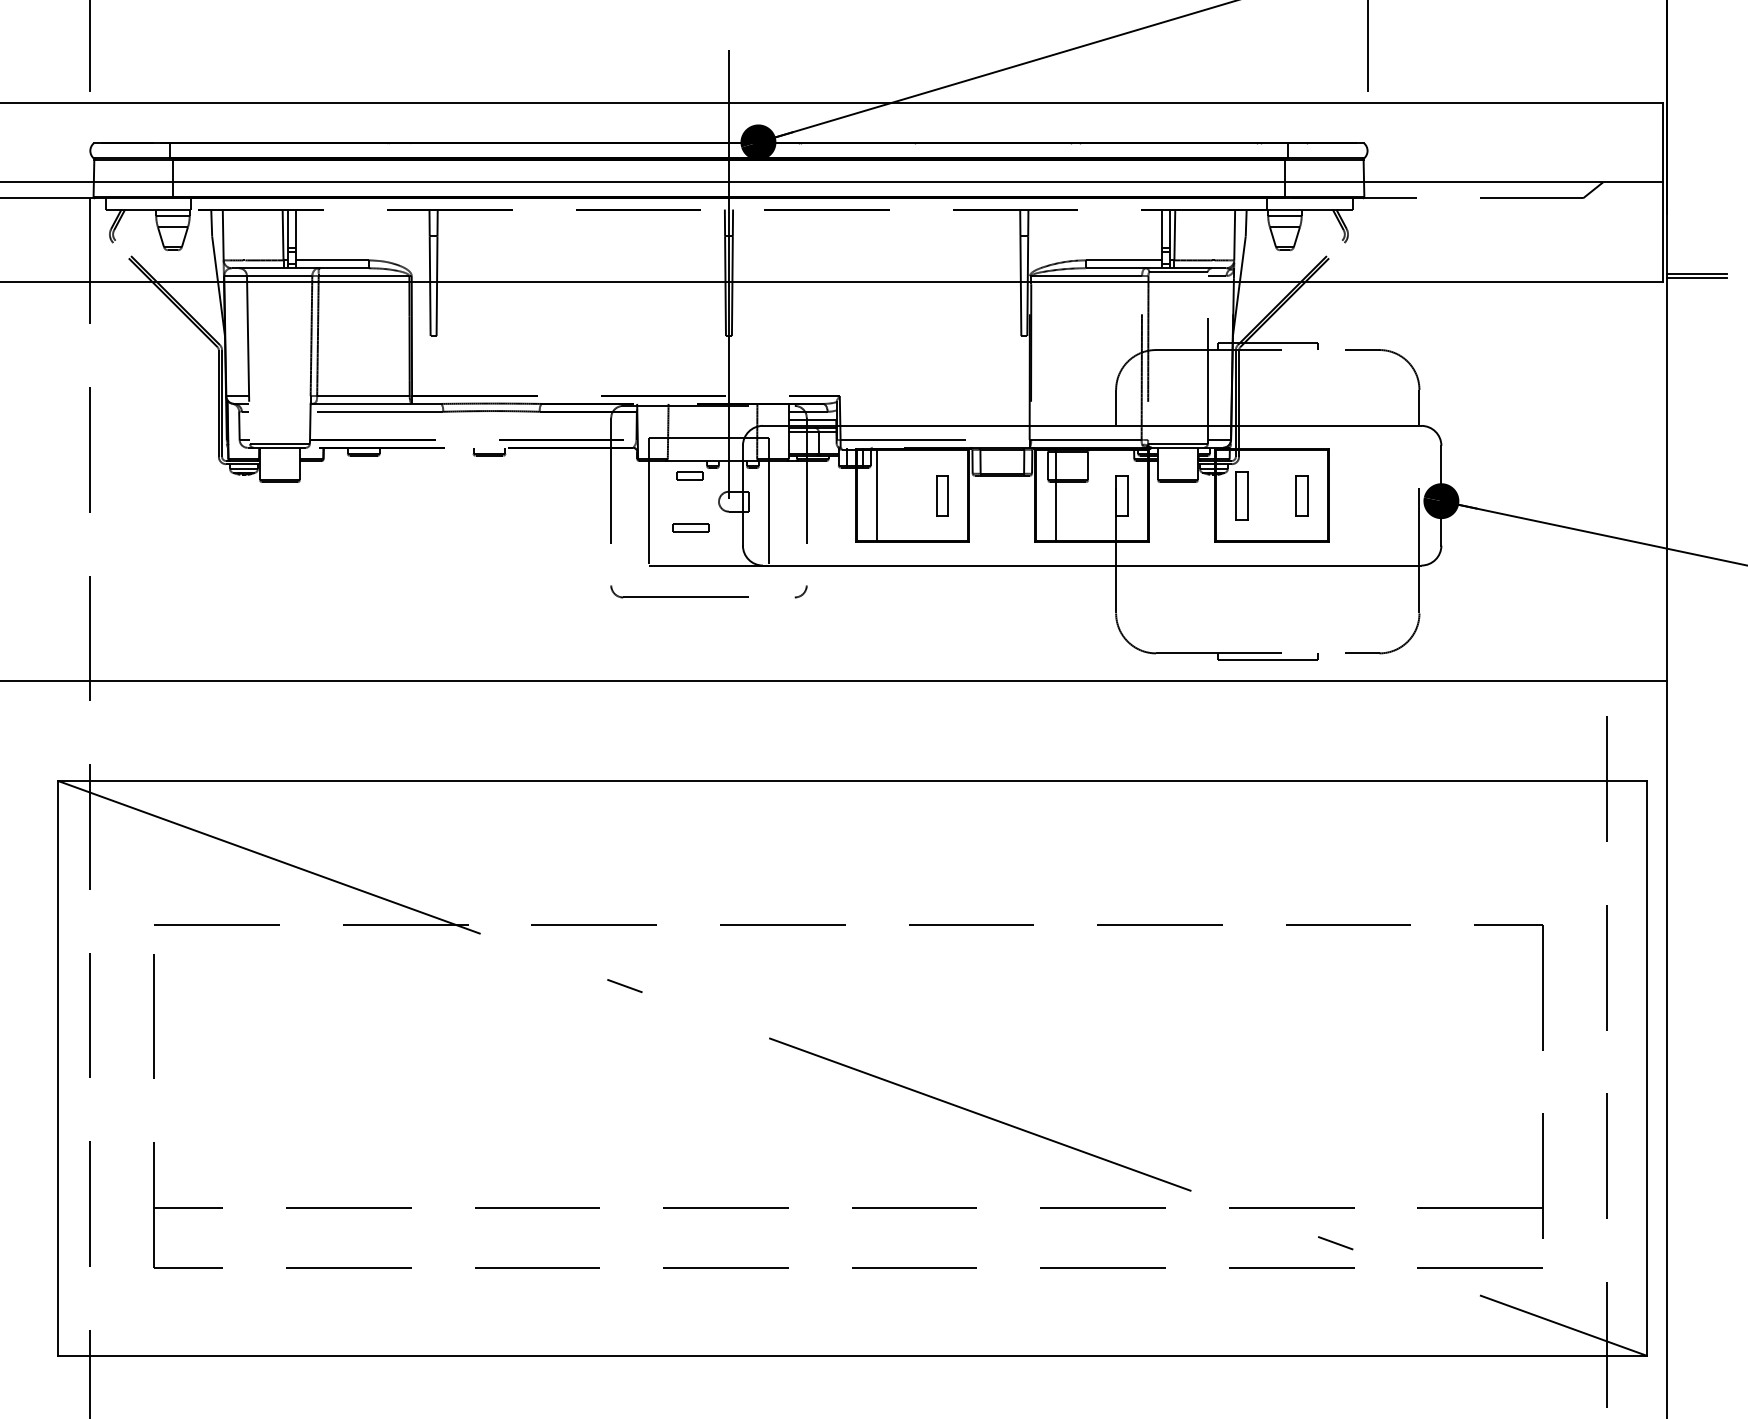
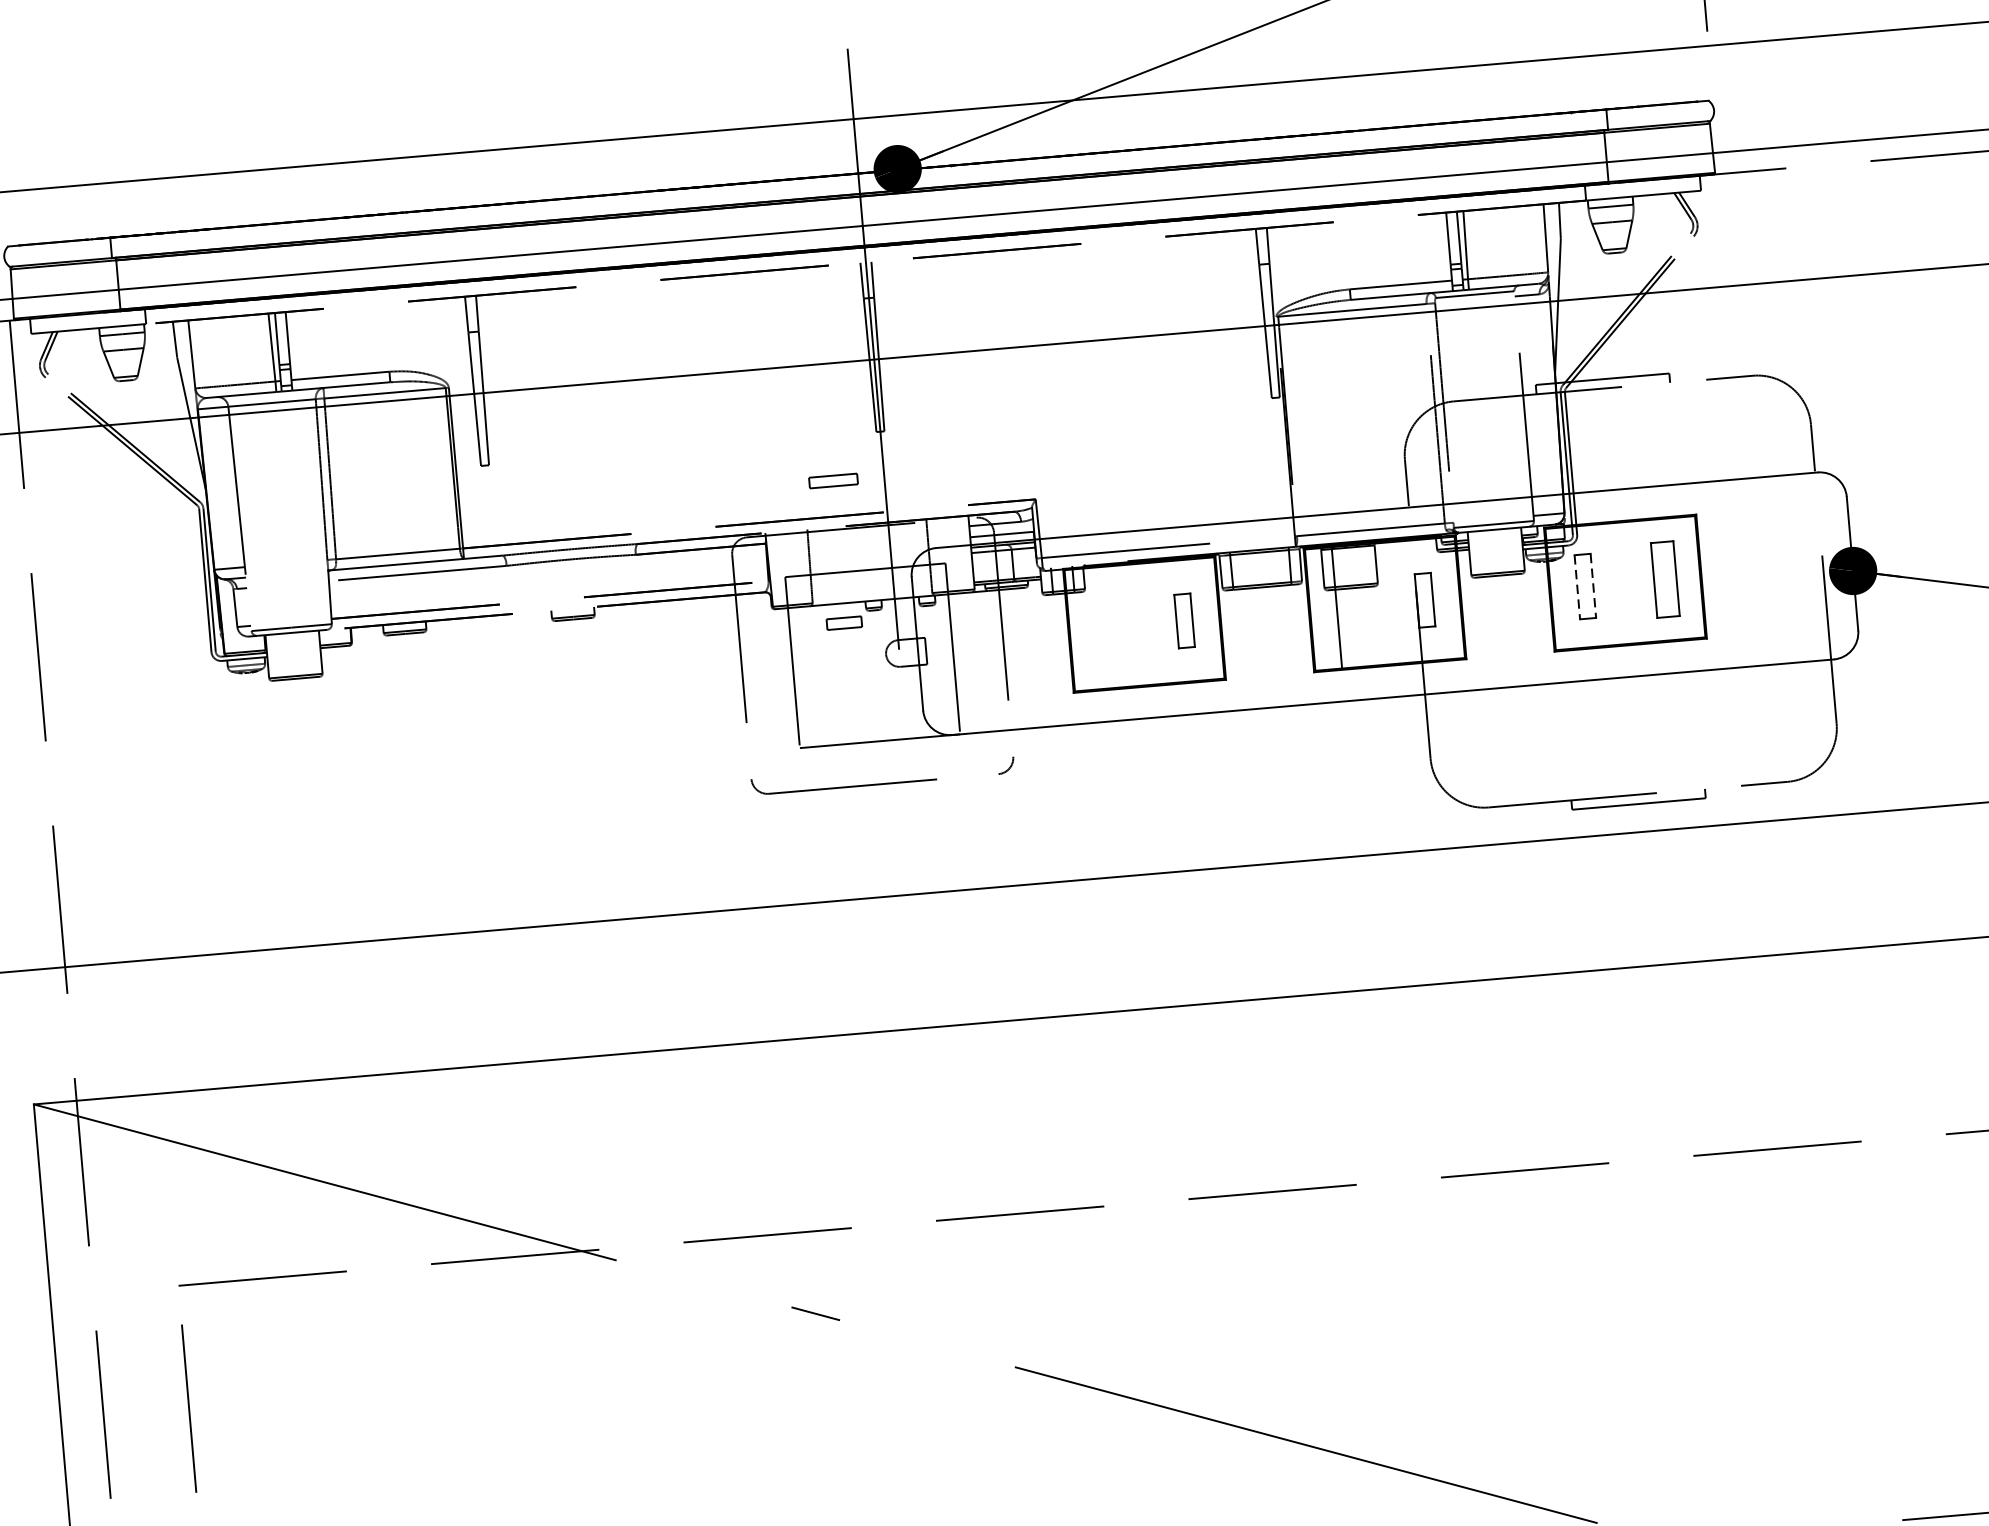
line: (876, 495) -> (1096, 628), removed
line: (1235, 495) -> (1576, 587), solid -> dashed
line: (1247, 495) -> (1592, 585), solid -> dashed
part: (1301, 495) -> (1665, 579), size x1.4
part: (690, 527) -> (832, 480), moved

